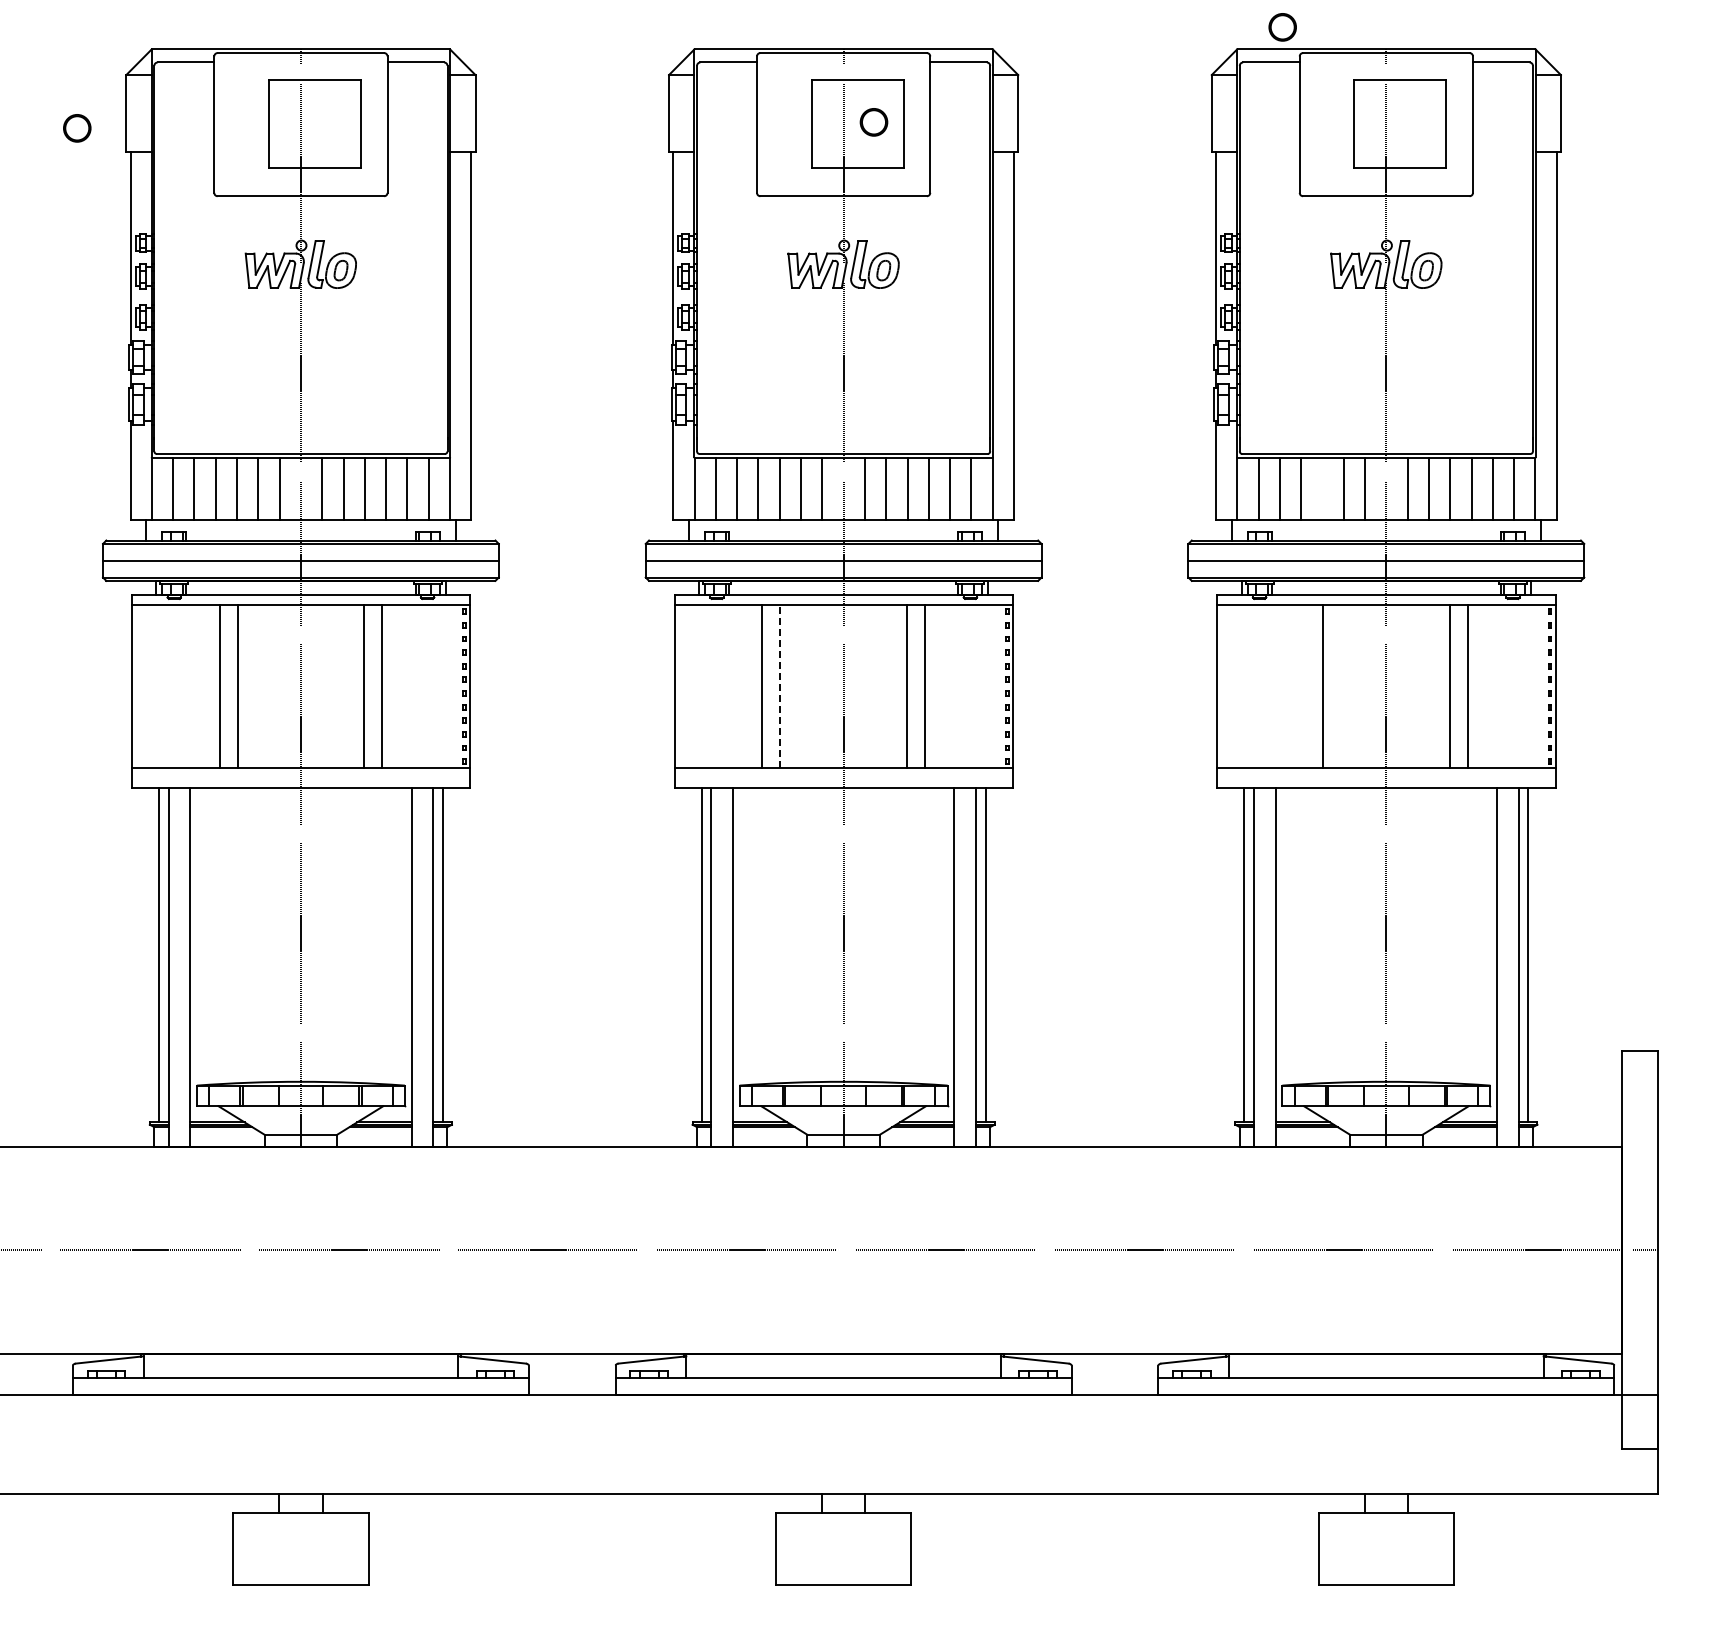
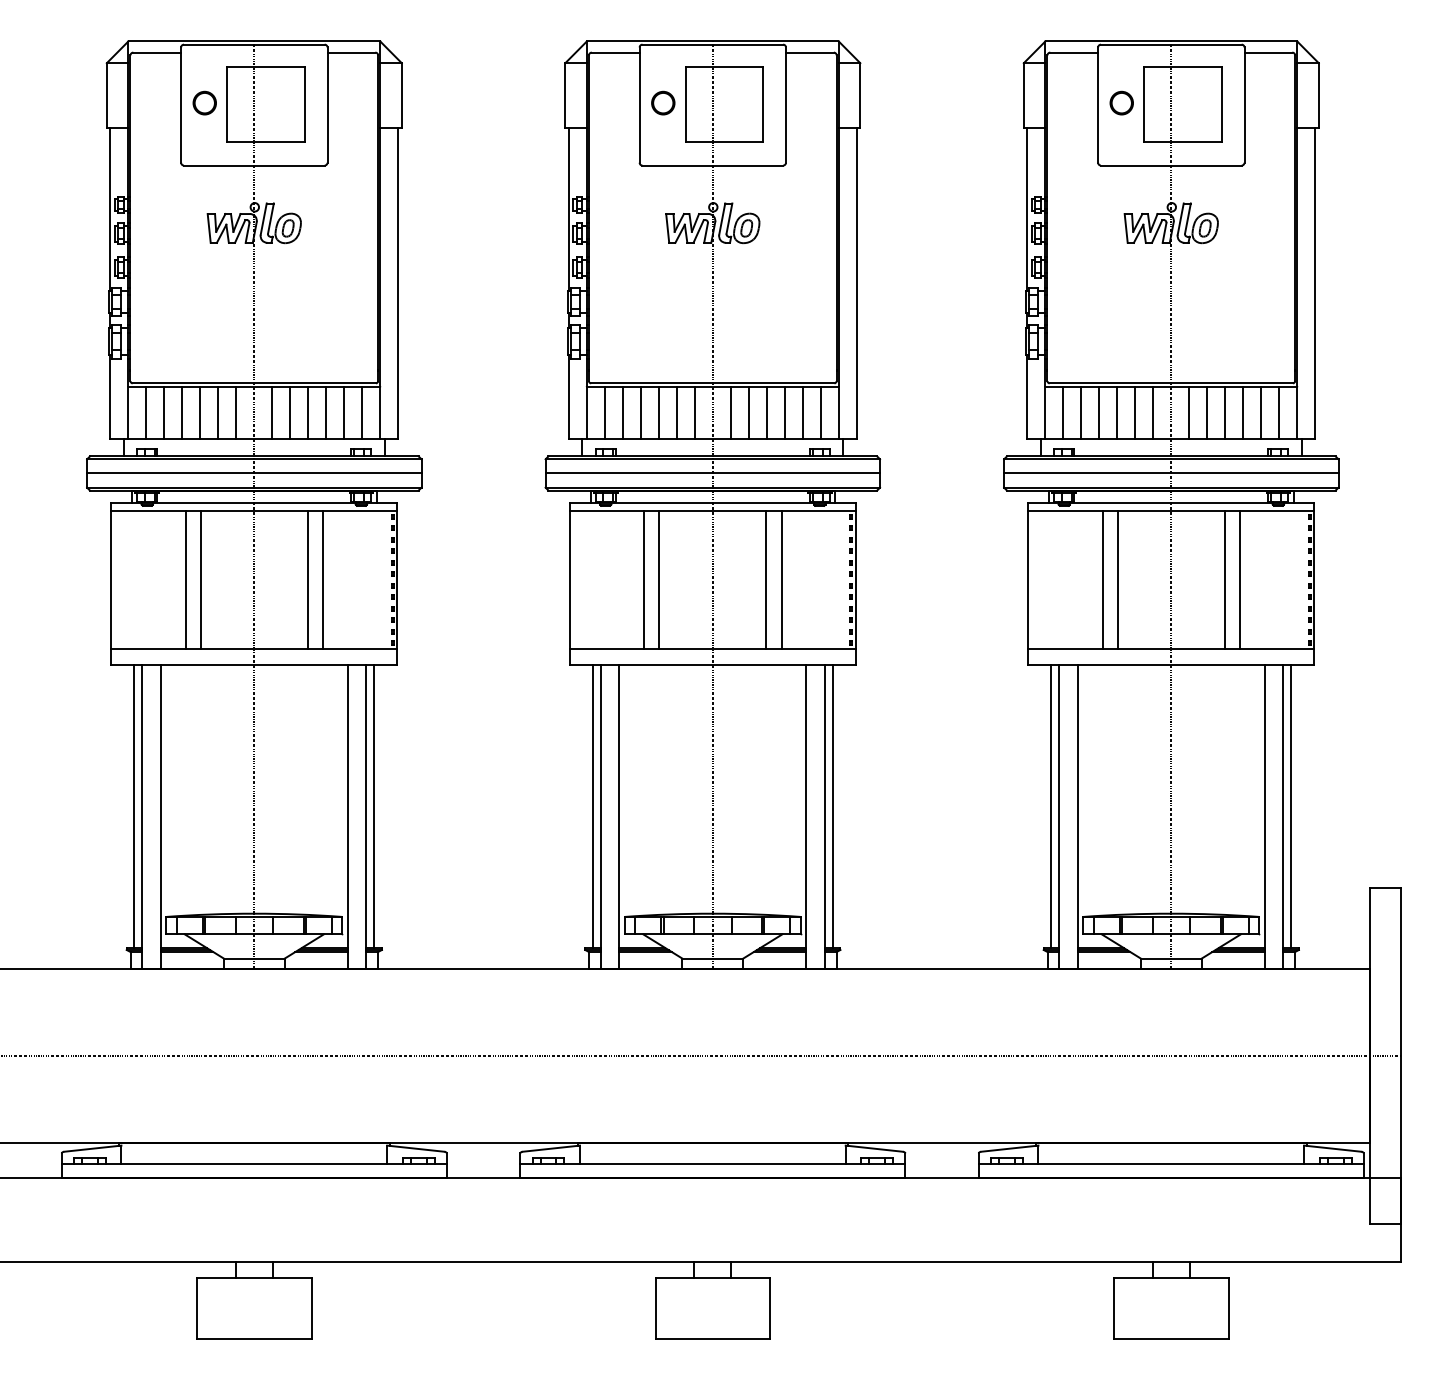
part: (1282, 27) -> (1121, 103), moved
part: (873, 122) -> (662, 103), moved
part: (77, 128) -> (204, 103), moved
line: (1322, 488) -> (1117, 412), added
line: (780, 686) -> (659, 579), dashed -> solid
line: (1304, 686) -> (1102, 579), added

